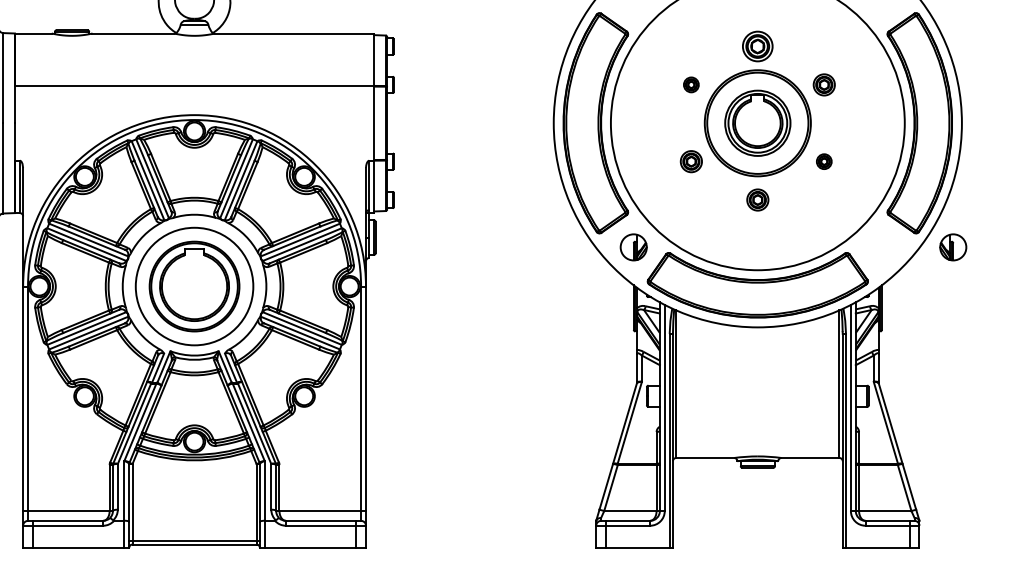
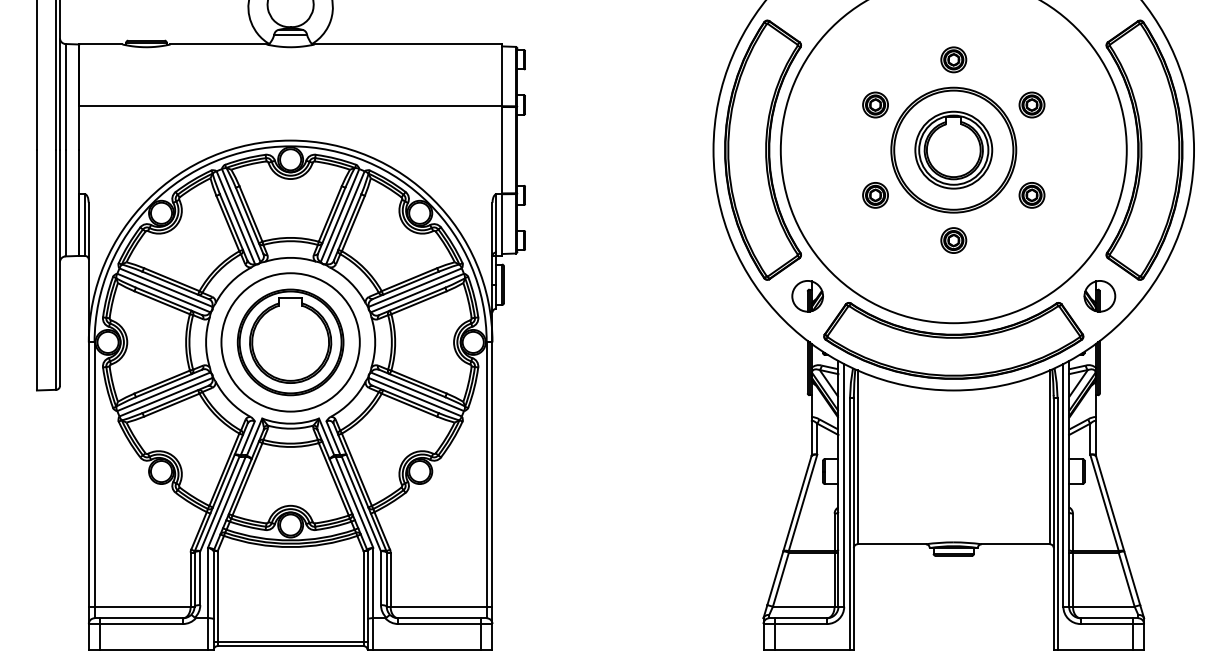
part: (757, 46) -> (953, 59), size x0.71
part: (691, 84) -> (875, 104), size x1.43
part: (823, 161) -> (1031, 195), size x1.43
part: (952, 247) -> (1099, 296), moved

